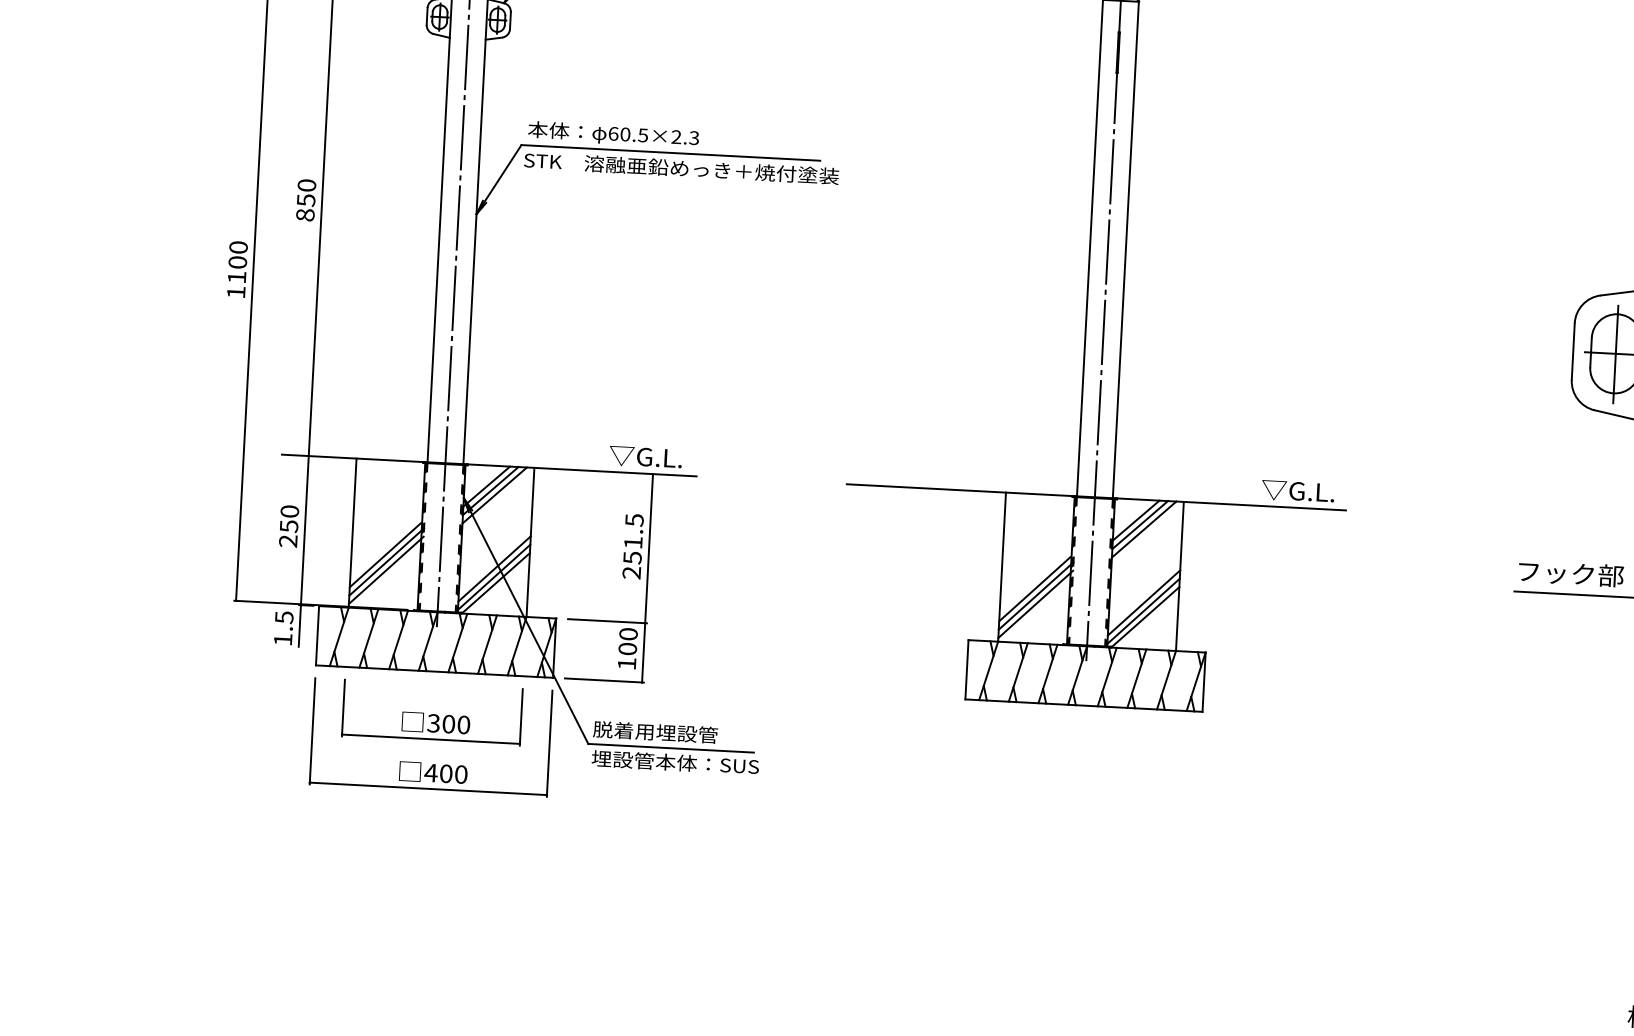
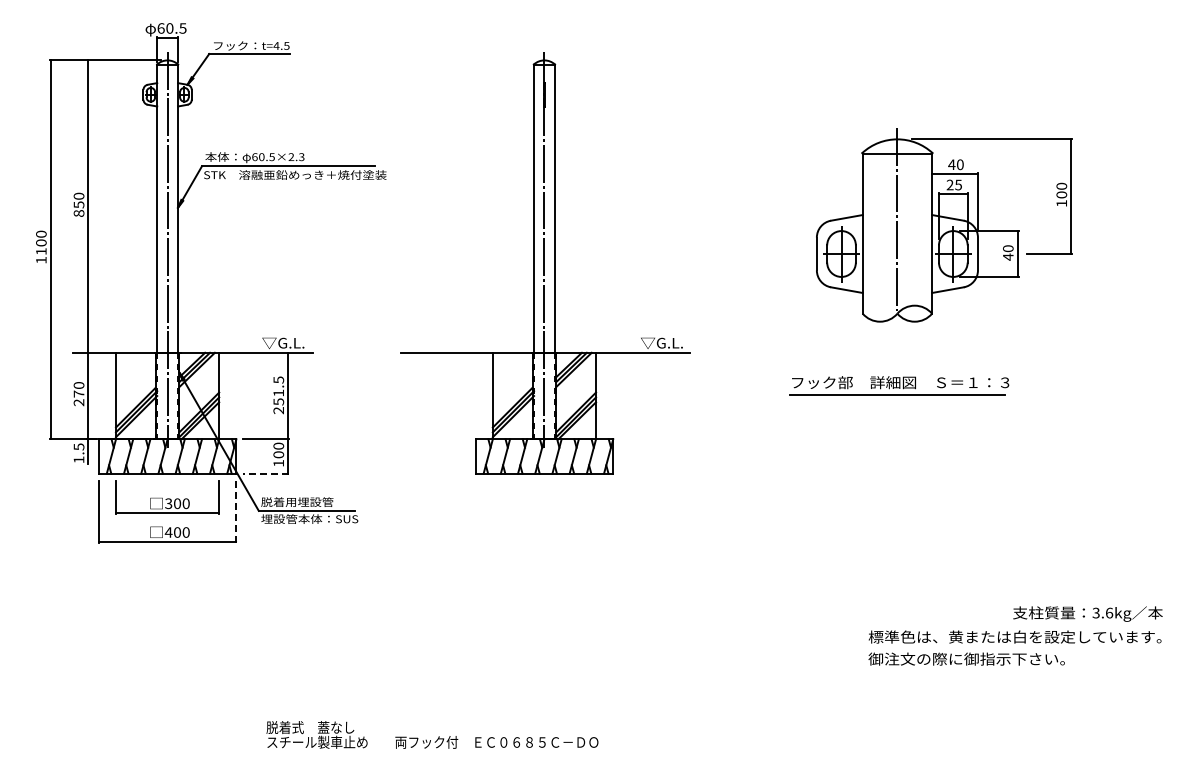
text: (288, 525) -> (78, 393), 250 -> 270
line: (604, 680) -> (266, 473), solid -> dashed
line: (549, 742) -> (236, 511), solid -> dashed

